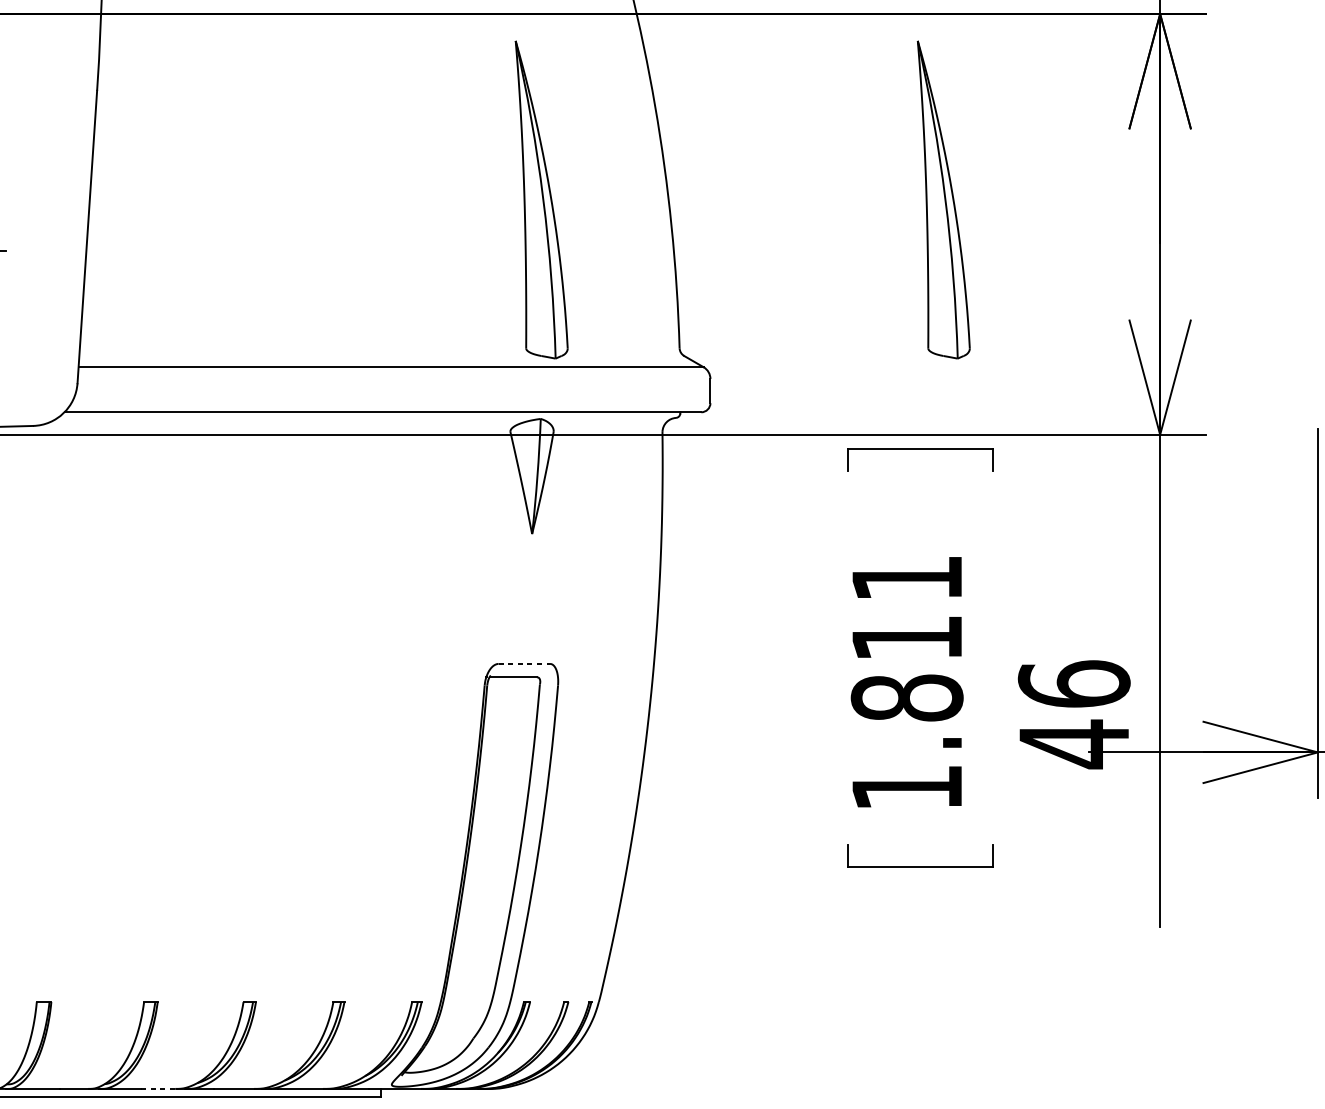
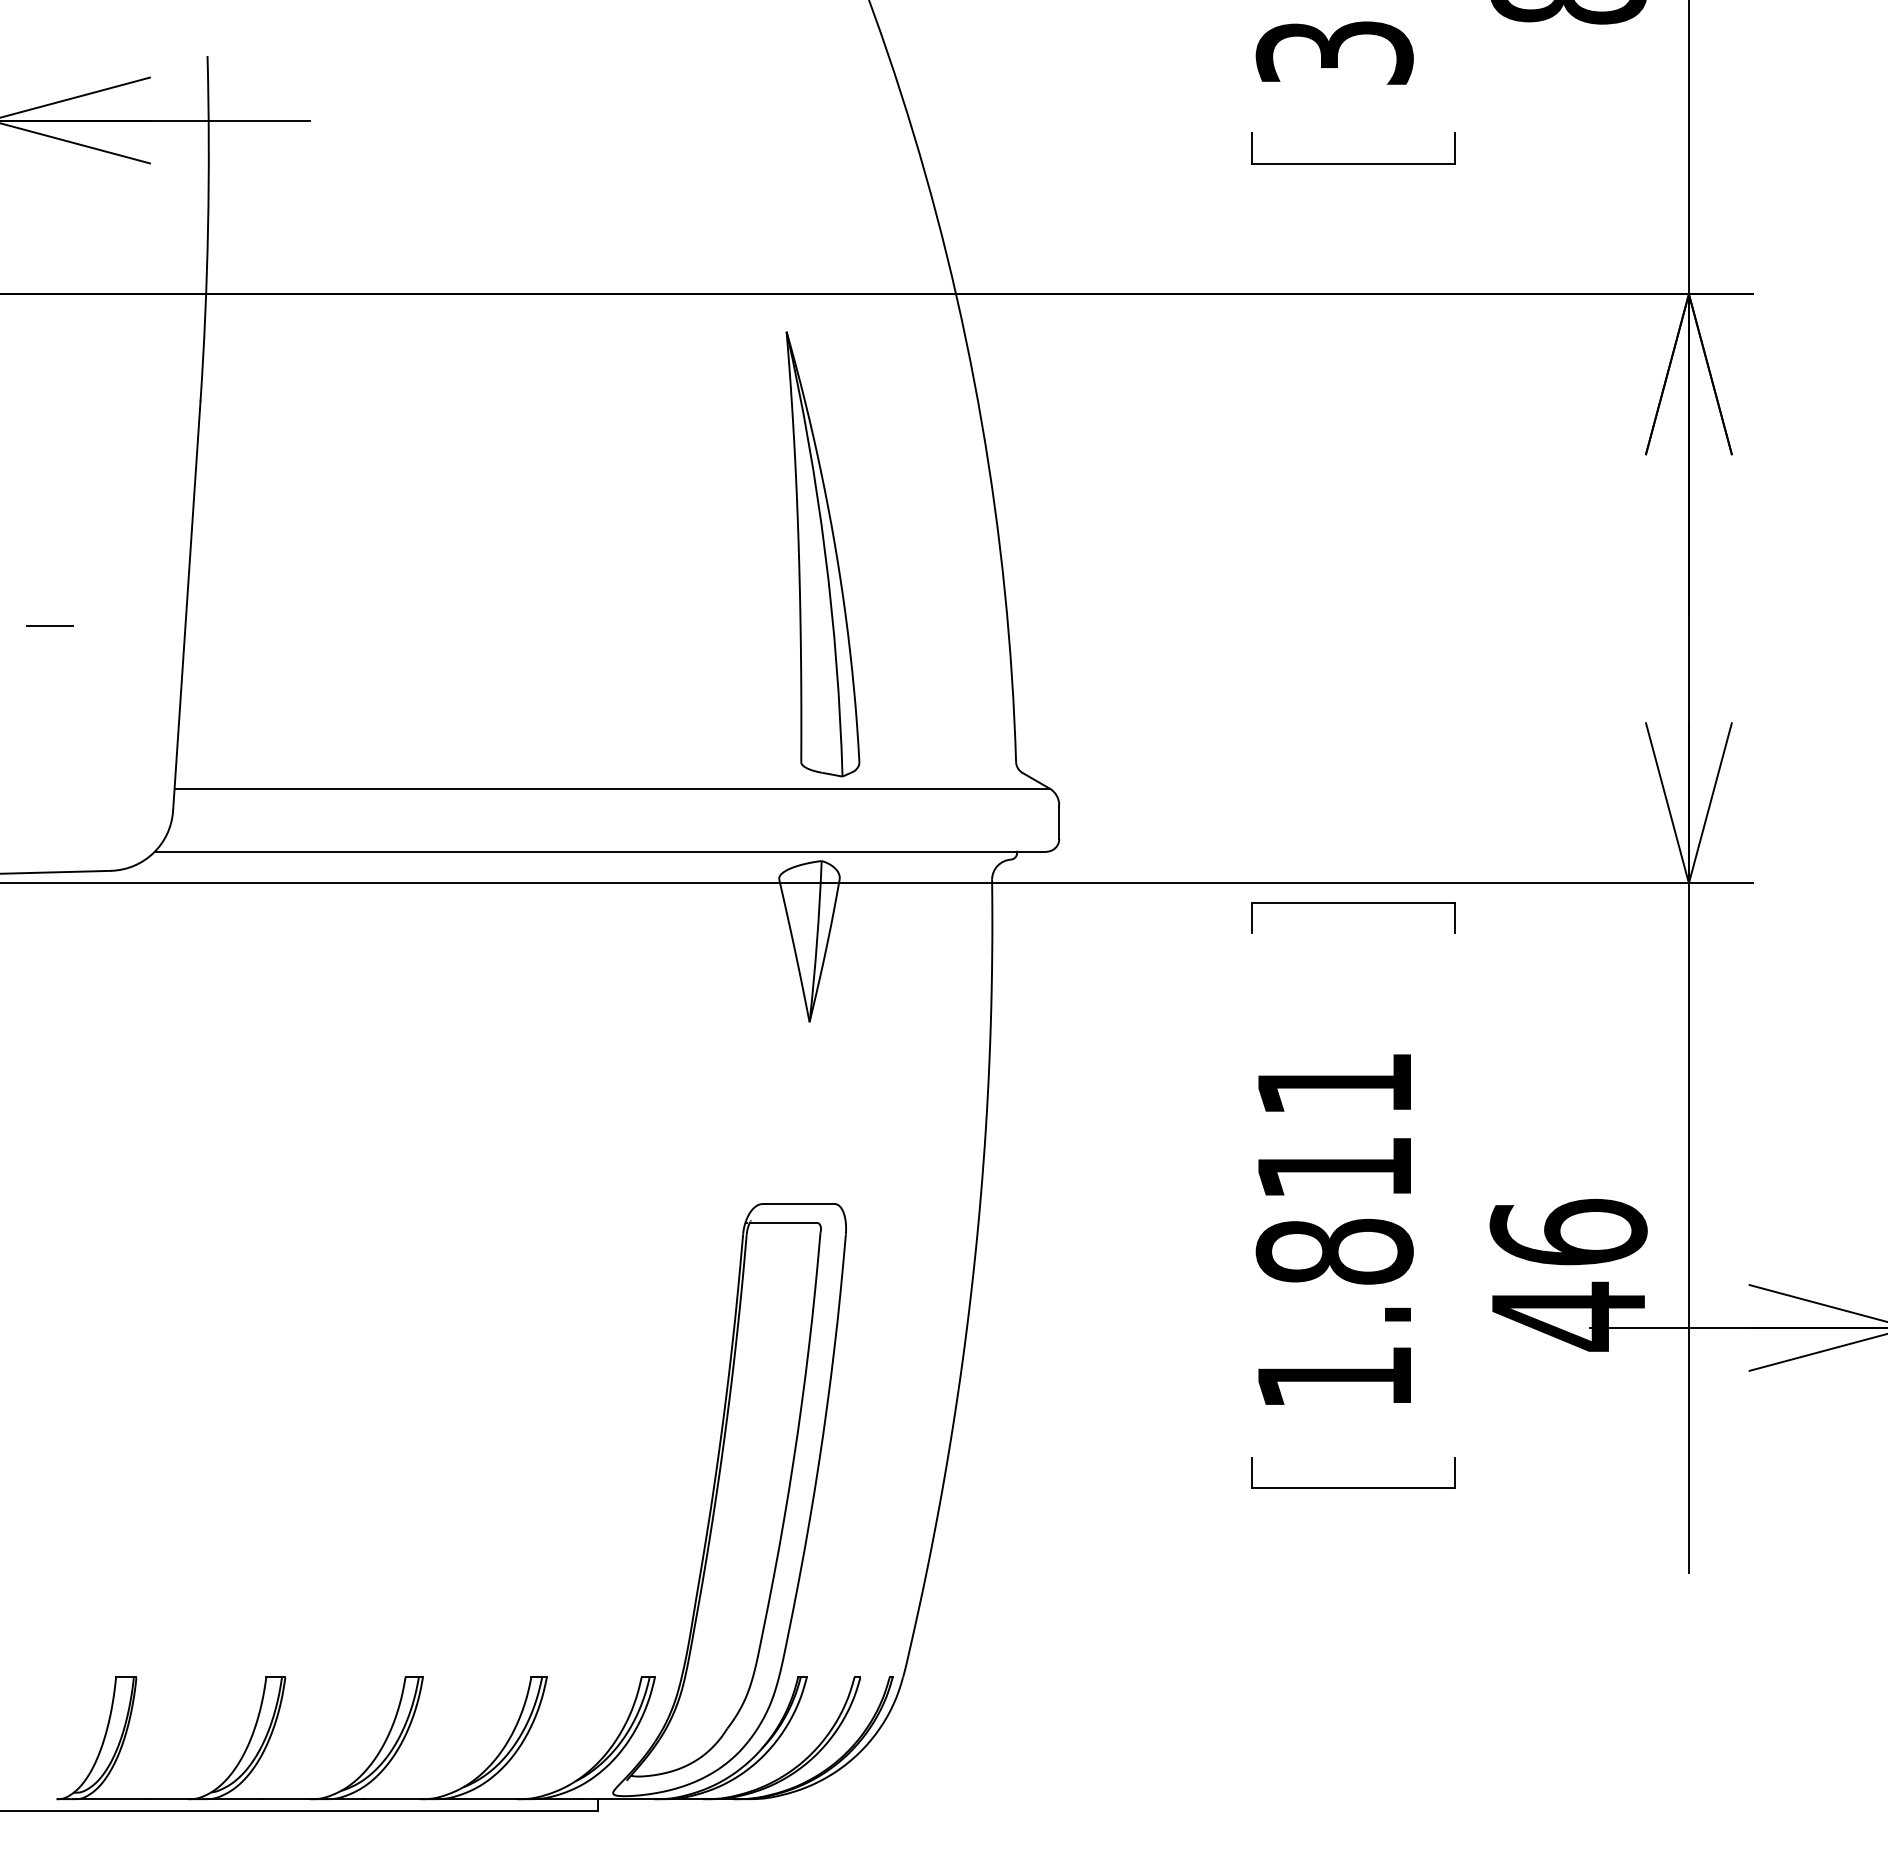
part: (943, 200) -> (1385, 554), removed
line: (524, 664) -> (798, 1204), dashed -> solid
line: (158, 1089) -> (286, 1799), dashed -> solid

